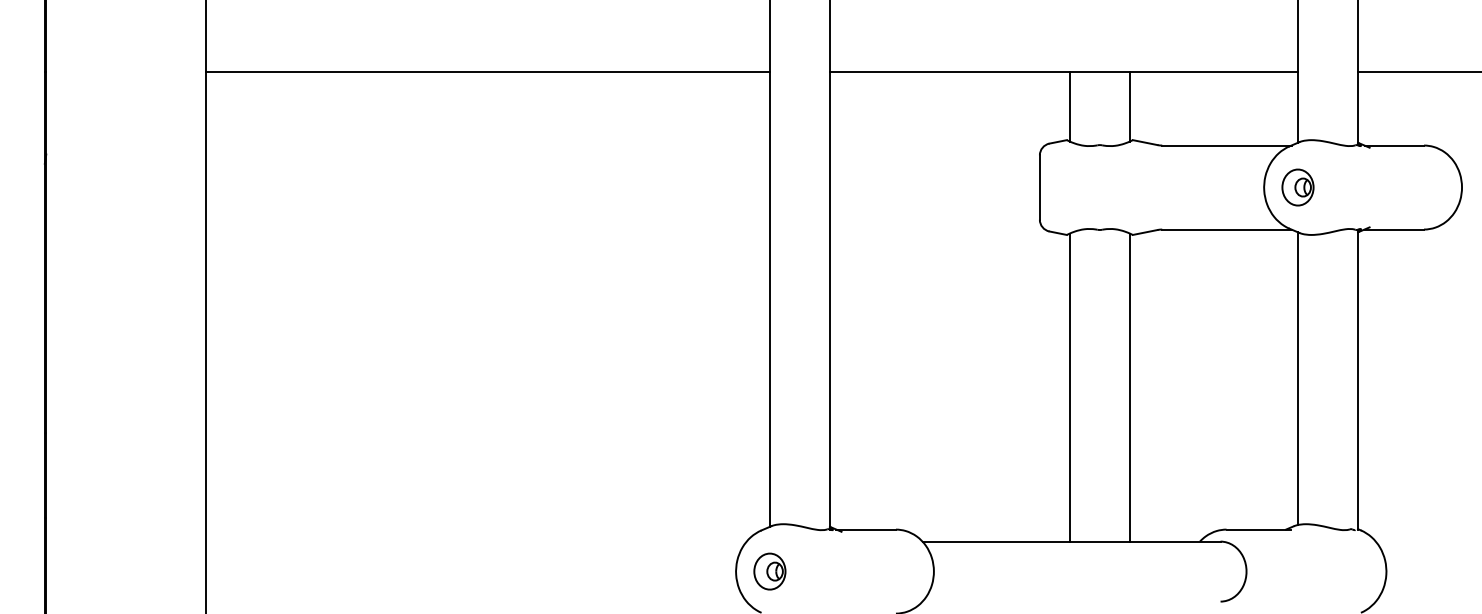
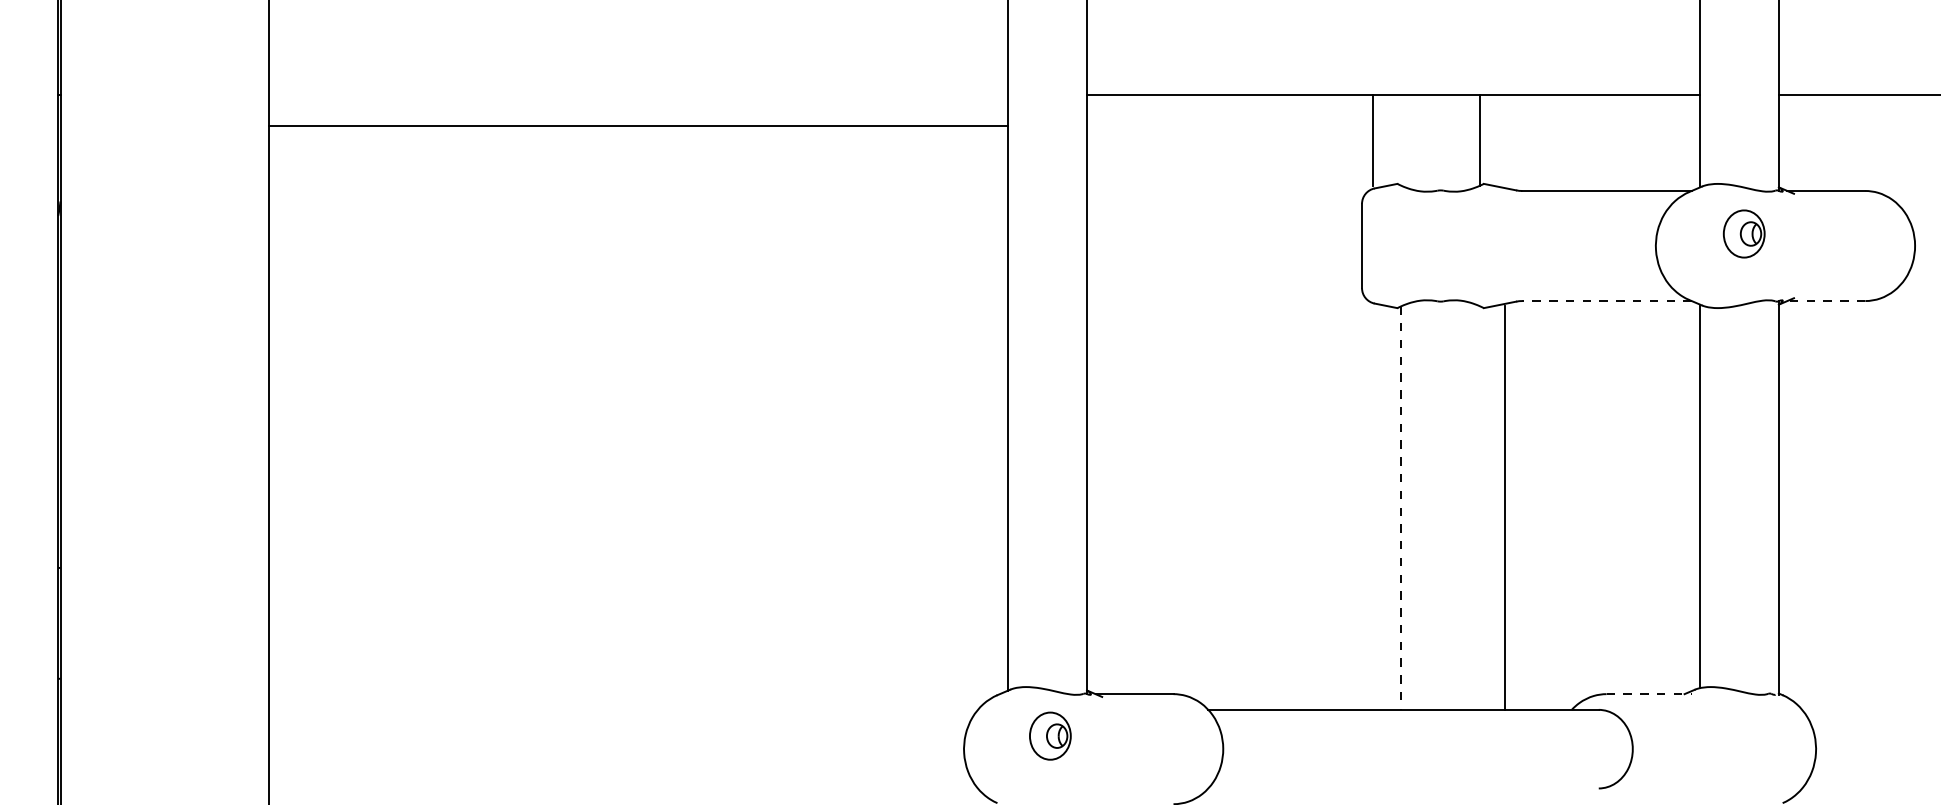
line: (487, 72) -> (638, 126), moved
line: (1069, 107) -> (1373, 140), moved
part: (1297, 187) -> (1743, 233), moved
line: (1227, 229) -> (1607, 301), solid -> dashed
line: (1394, 229) -> (1826, 301), solid -> dashed
line: (1069, 387) -> (1401, 508), solid -> dashed
line: (1129, 387) -> (1504, 507), moved
line: (1259, 529) -> (1649, 694), solid -> dashed
part: (770, 571) -> (1050, 735), moved

